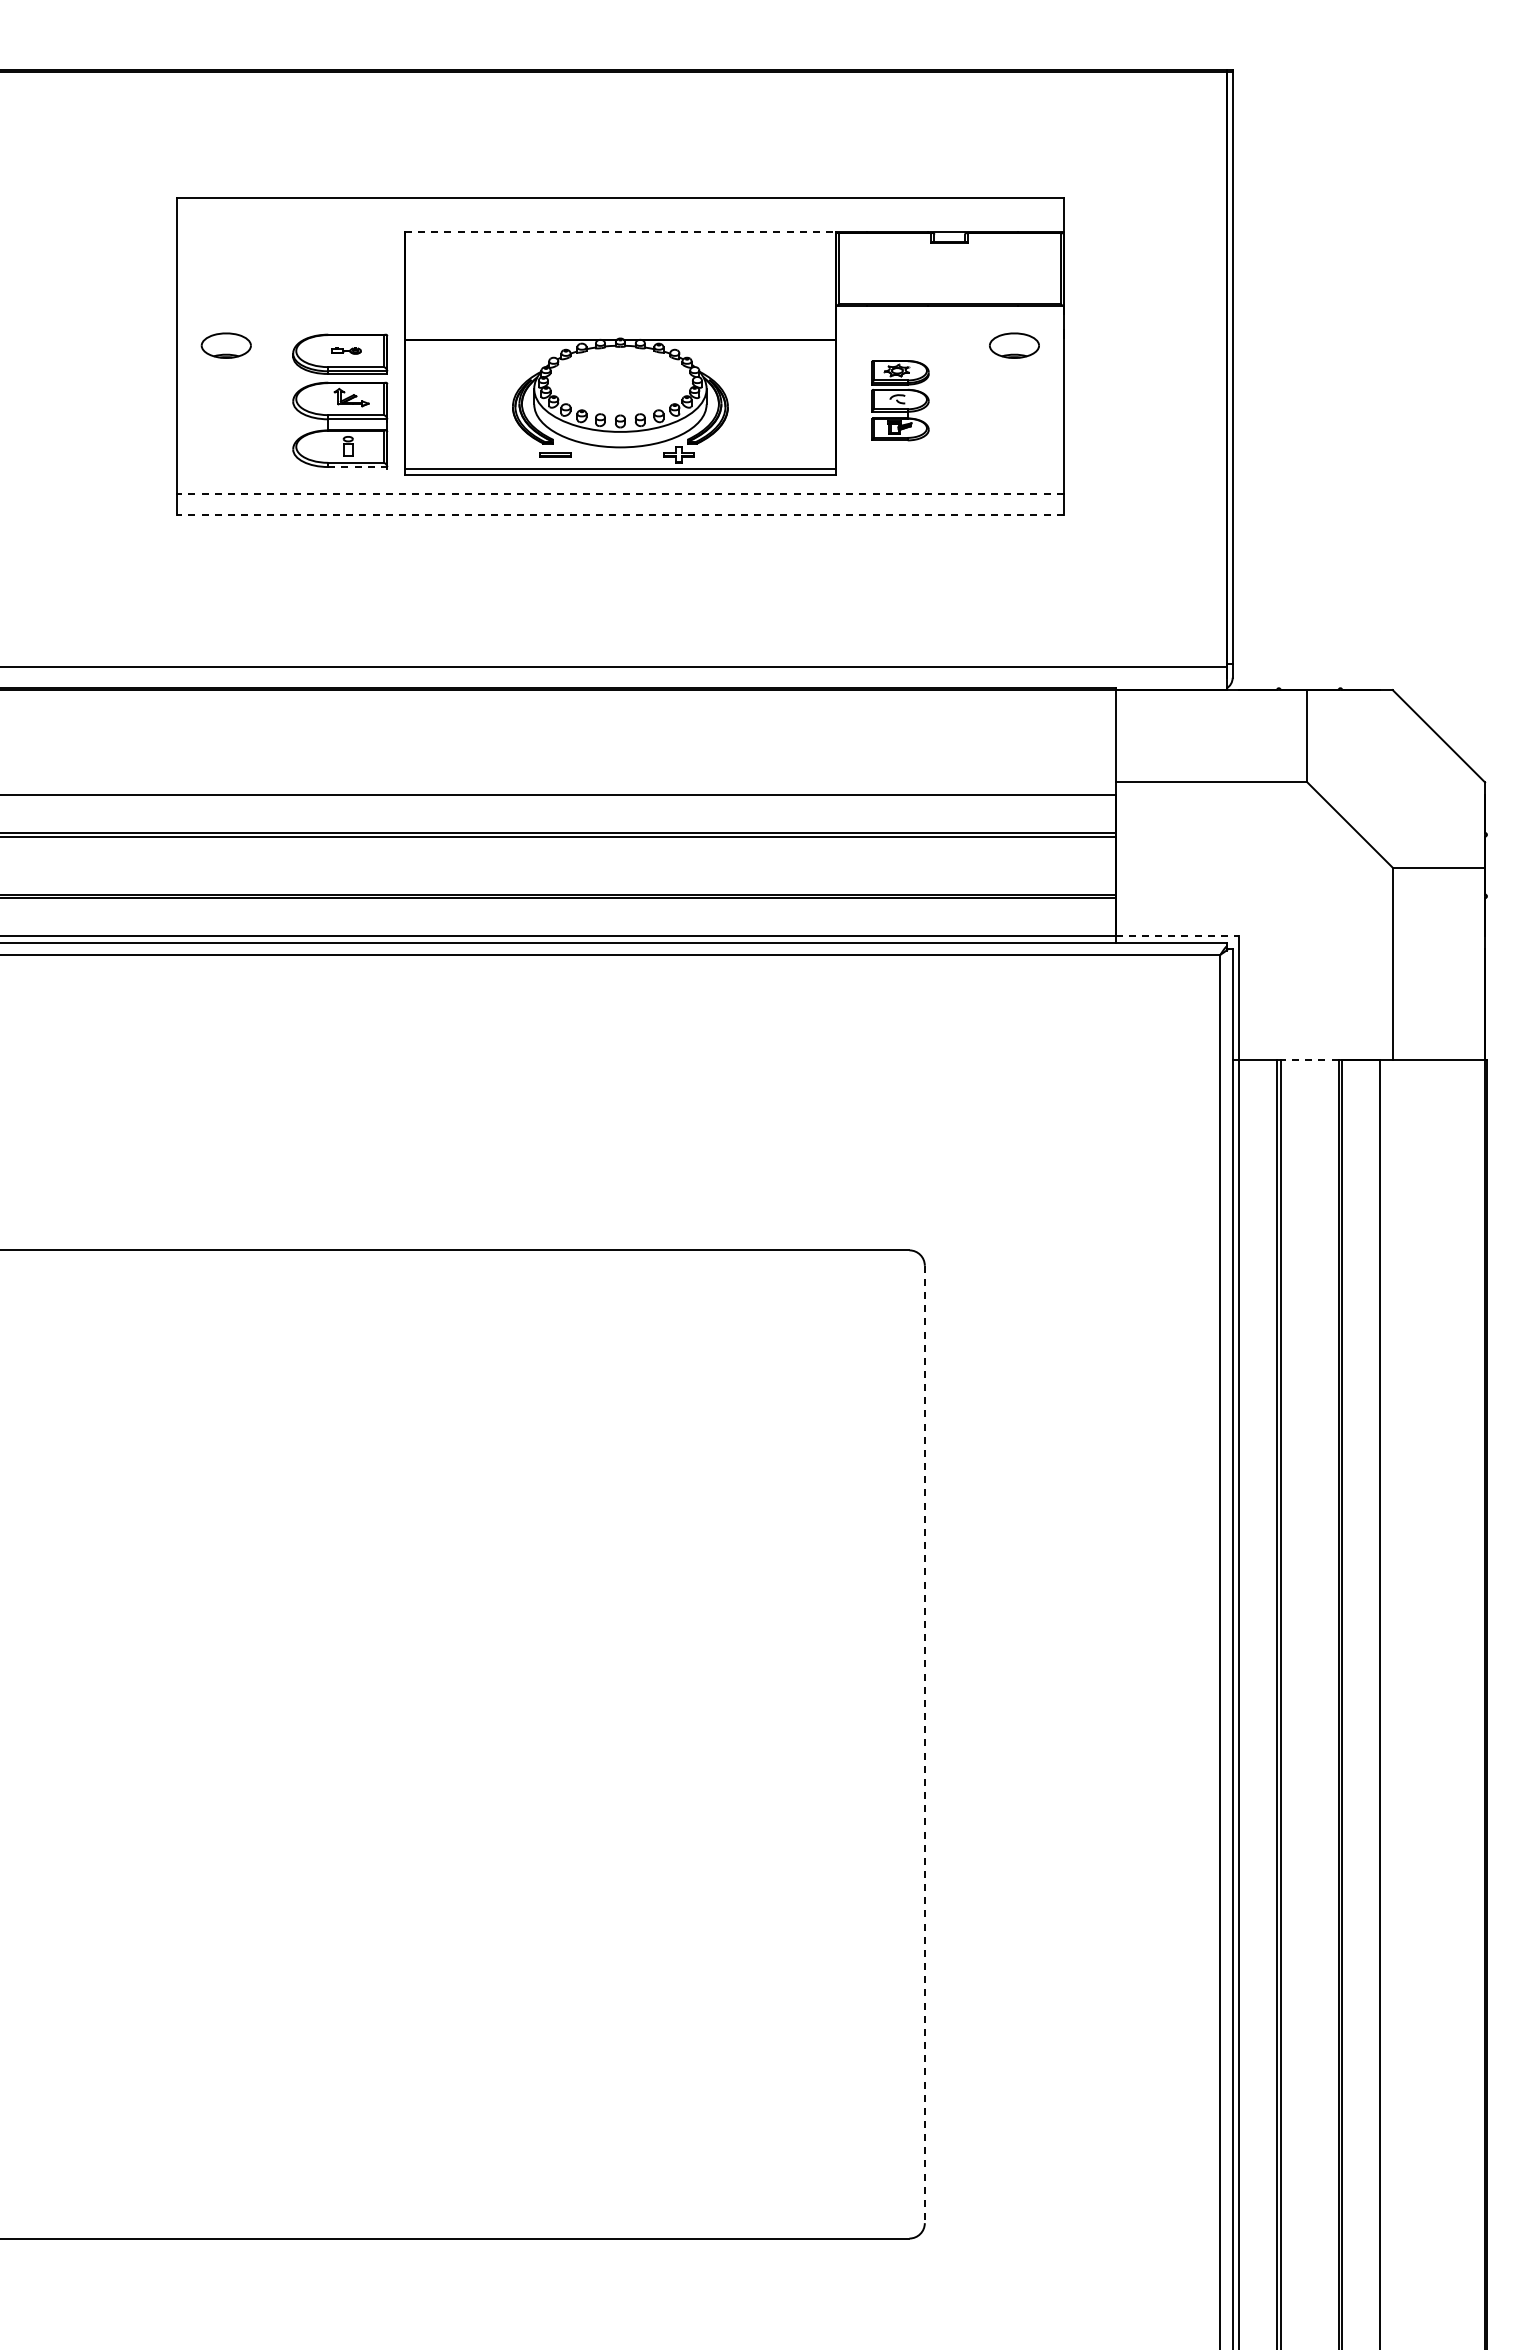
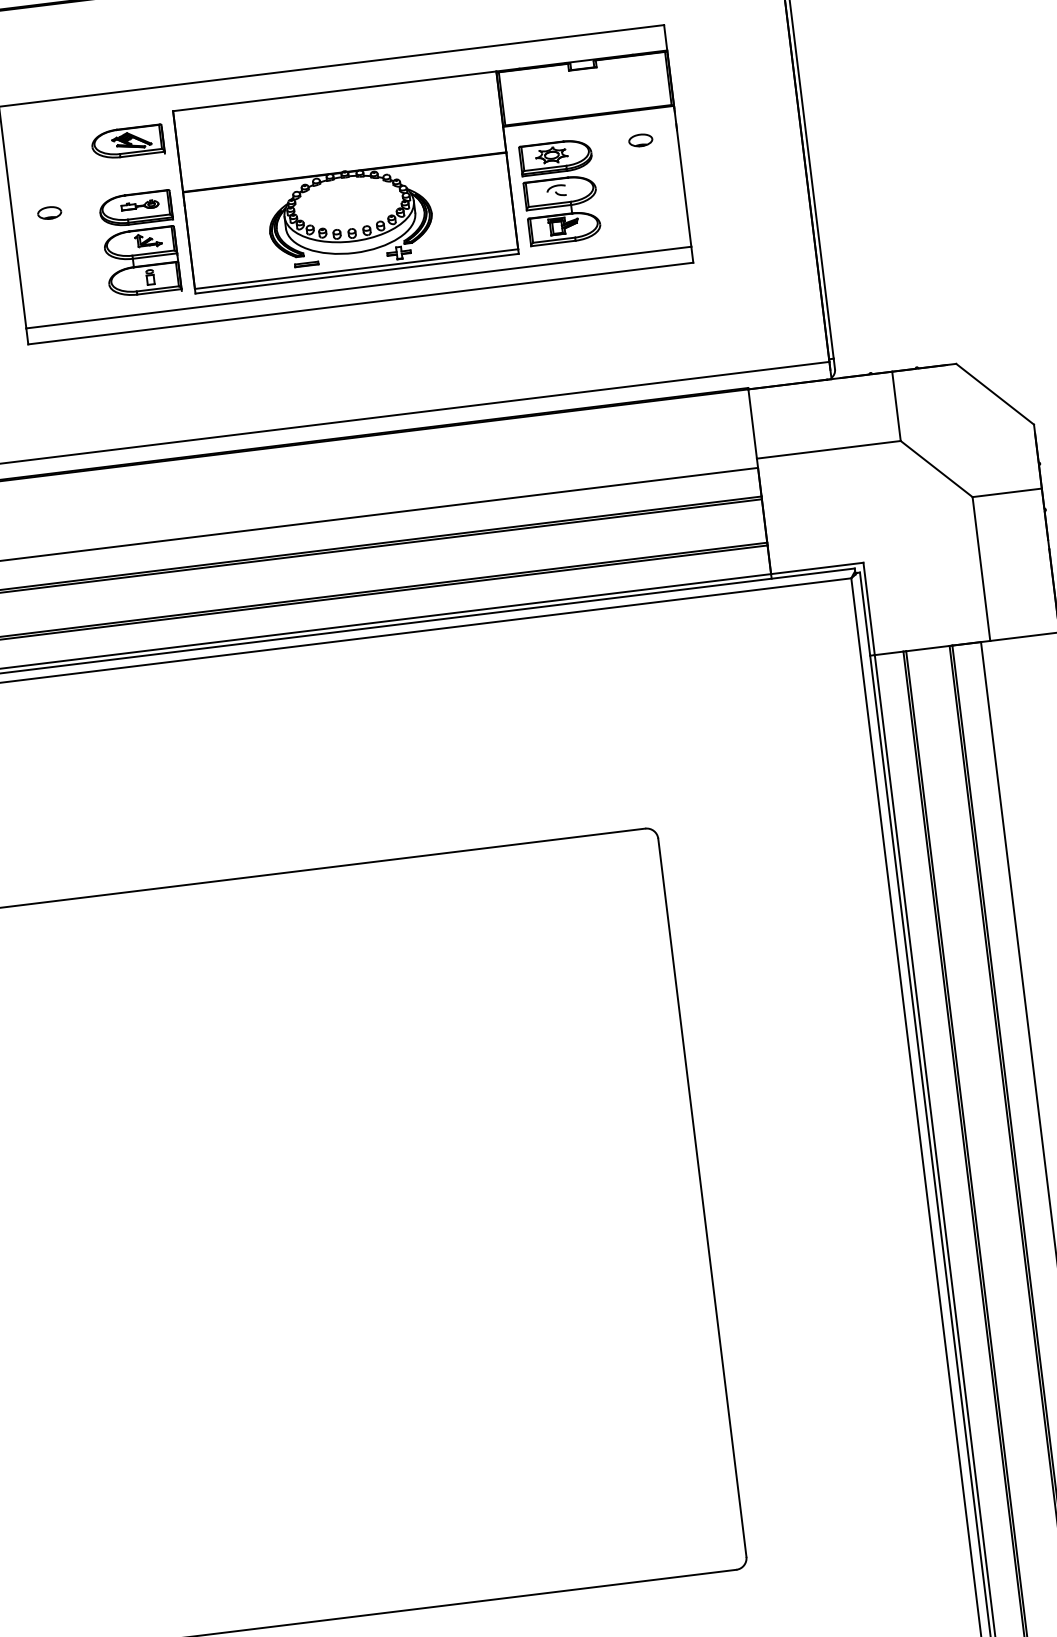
line: (620, 231) -> (334, 91), dashed -> solid
part: (340, 266) -> (127, 143), added
part: (226, 345) -> (49, 212), size x0.62
part: (1014, 345) -> (640, 140), size x0.62
part: (346, 350) -> (140, 205), size x1.67
part: (900, 400) -> (560, 191), size x1.67
line: (357, 467) -> (159, 292), dashed -> solid
line: (619, 493) -> (358, 287), dashed -> solid
line: (619, 514) -> (360, 303), dashed -> solid
line: (1177, 936) -> (817, 568), dashed -> solid
line: (1309, 1059) -> (927, 648), dashed -> solid
line: (924, 1744) -> (702, 1197), dashed -> solid

